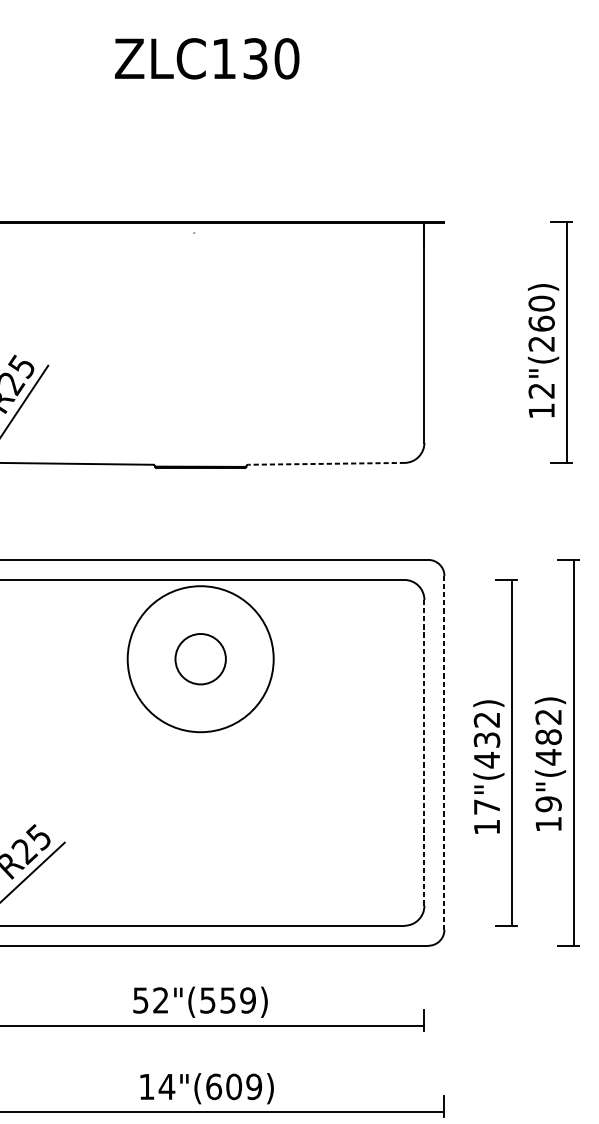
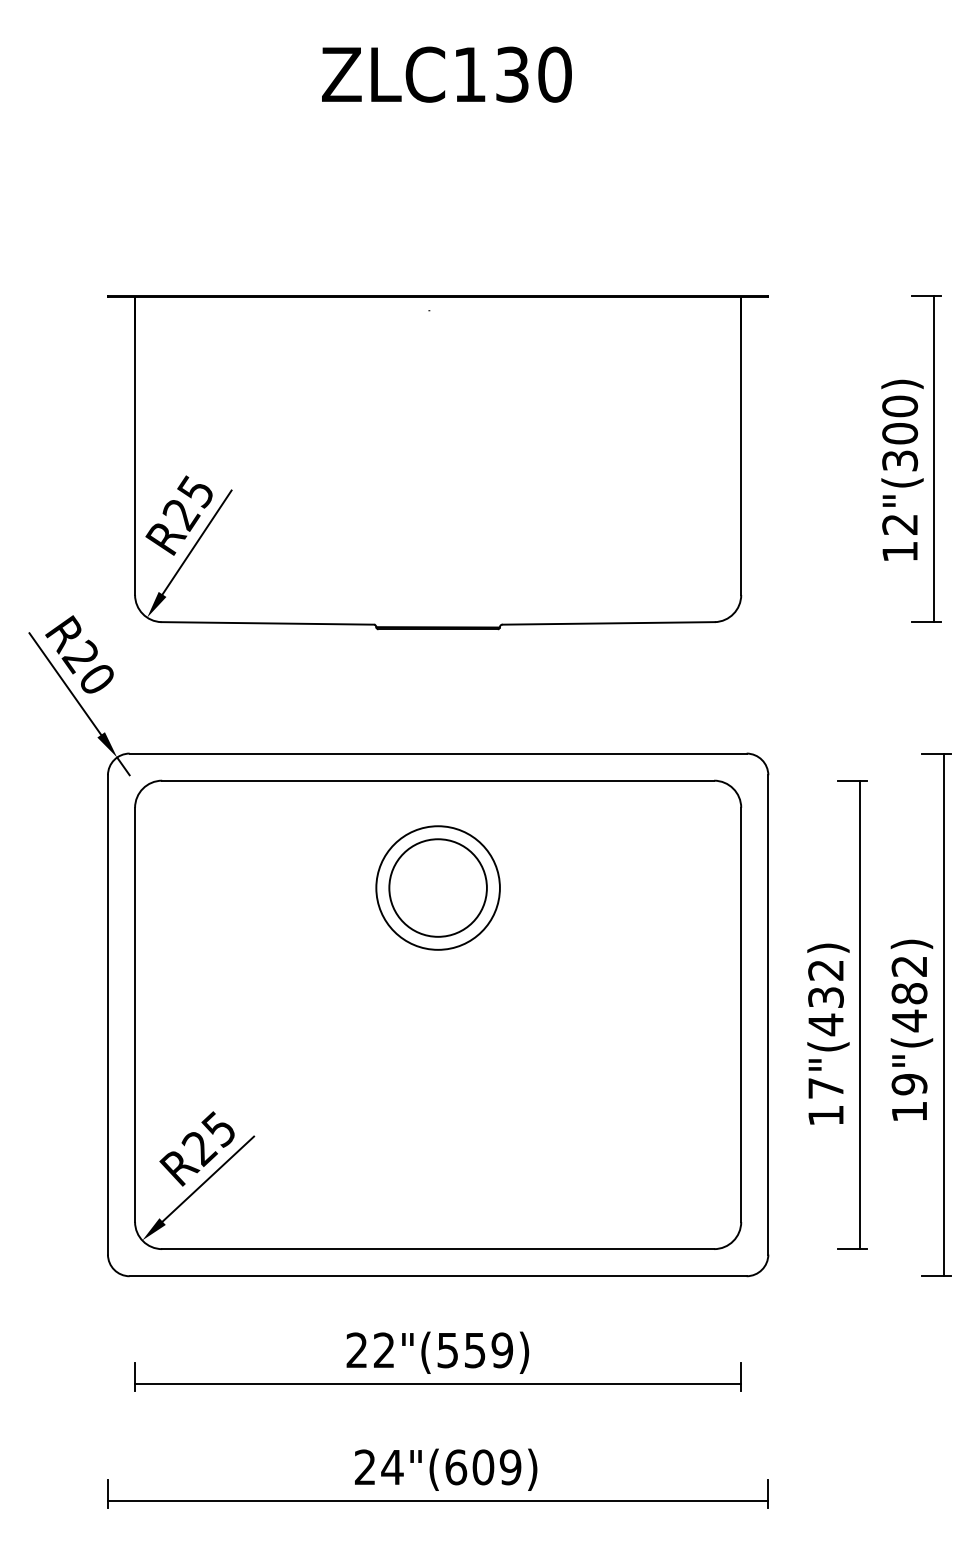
text: (542, 333) -> (900, 446), 12"(260) -> 12"(300)
line: (326, 463) -> (608, 623), dashed -> solid
circle: (200, 658) -> (437, 887), size x0.62
circle: (200, 658) -> (437, 887), size x1.43
line: (444, 752) -> (768, 1014), dashed -> solid
line: (424, 753) -> (741, 1015), dashed -> solid
text: (140, 1000) -> (356, 1350), 52"(559) -> 22"(559)
text: (146, 1086) -> (364, 1466), 14"(609) -> 24"(609)

